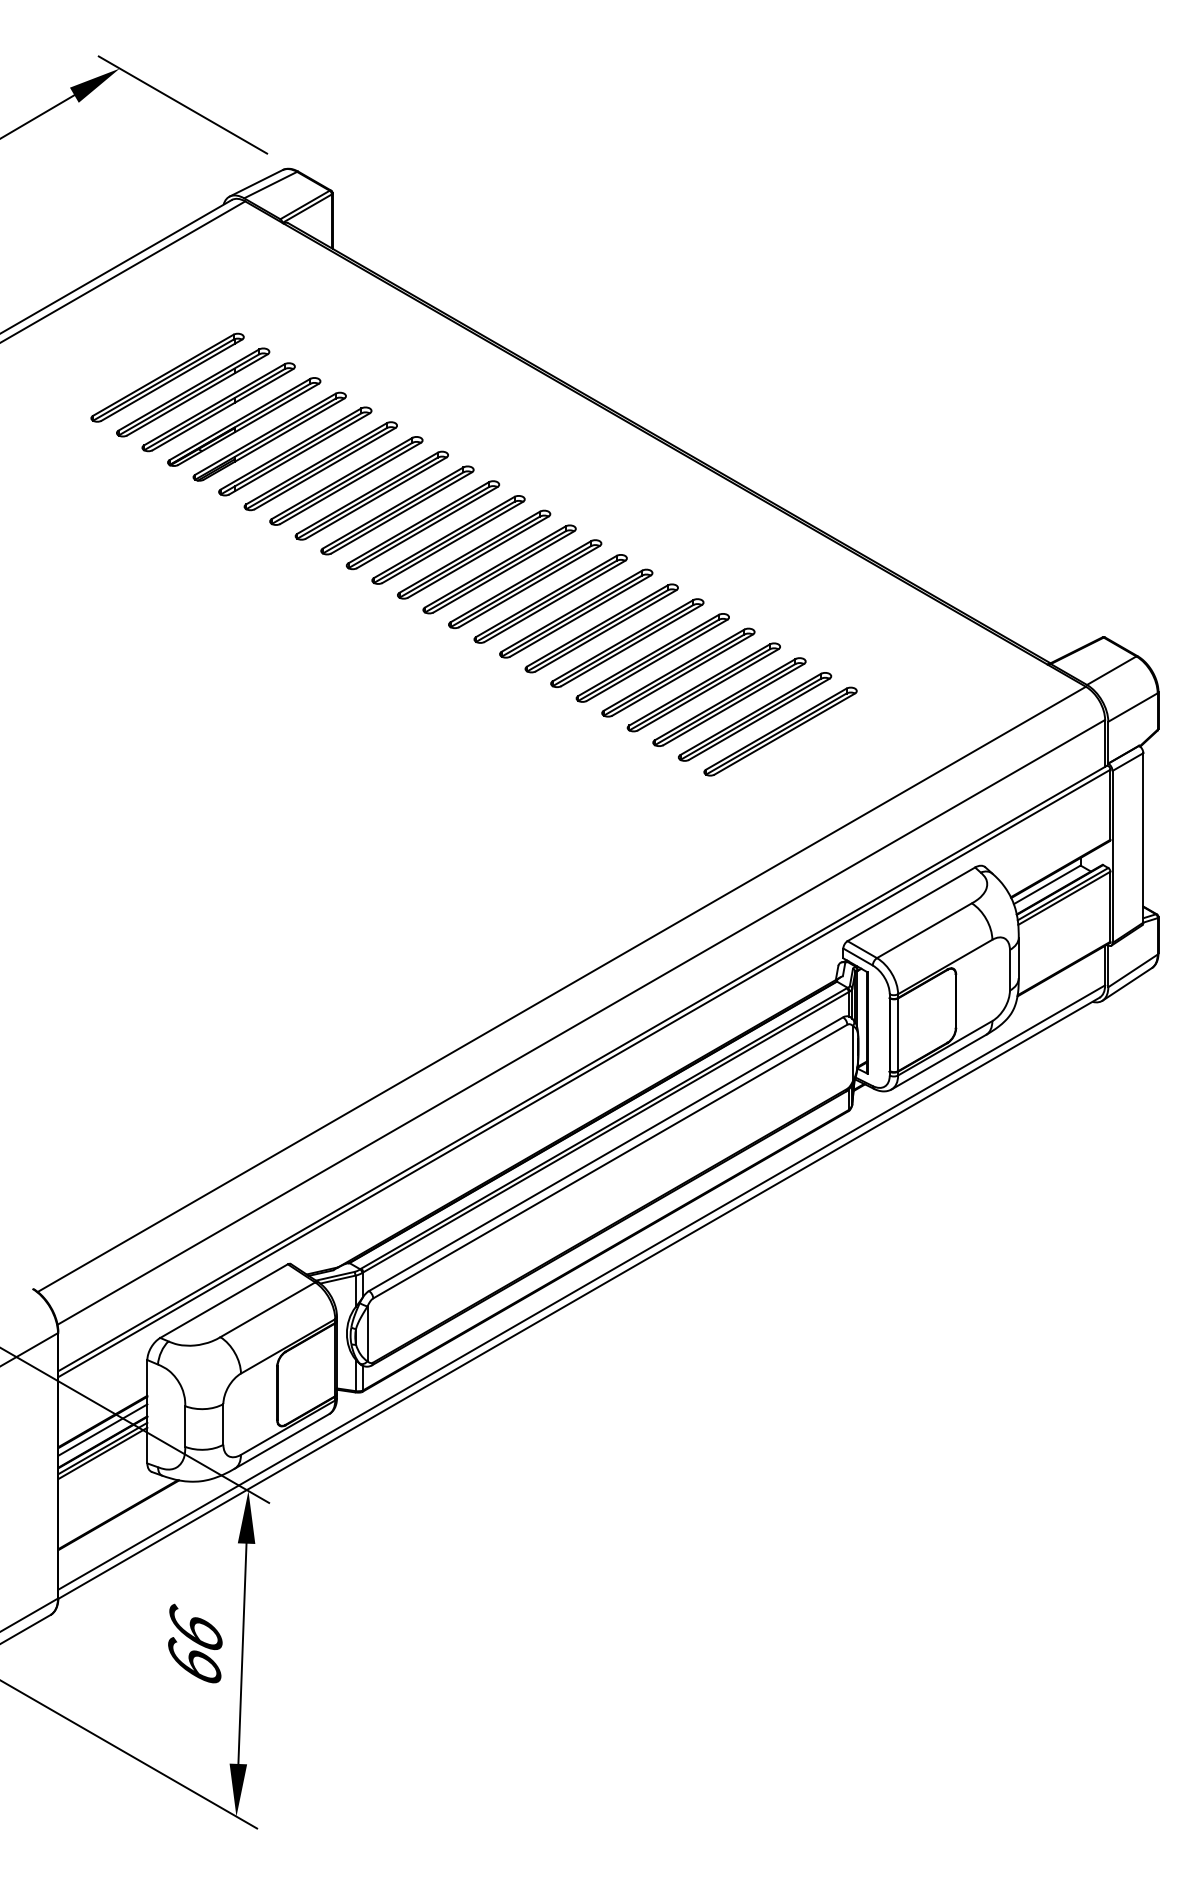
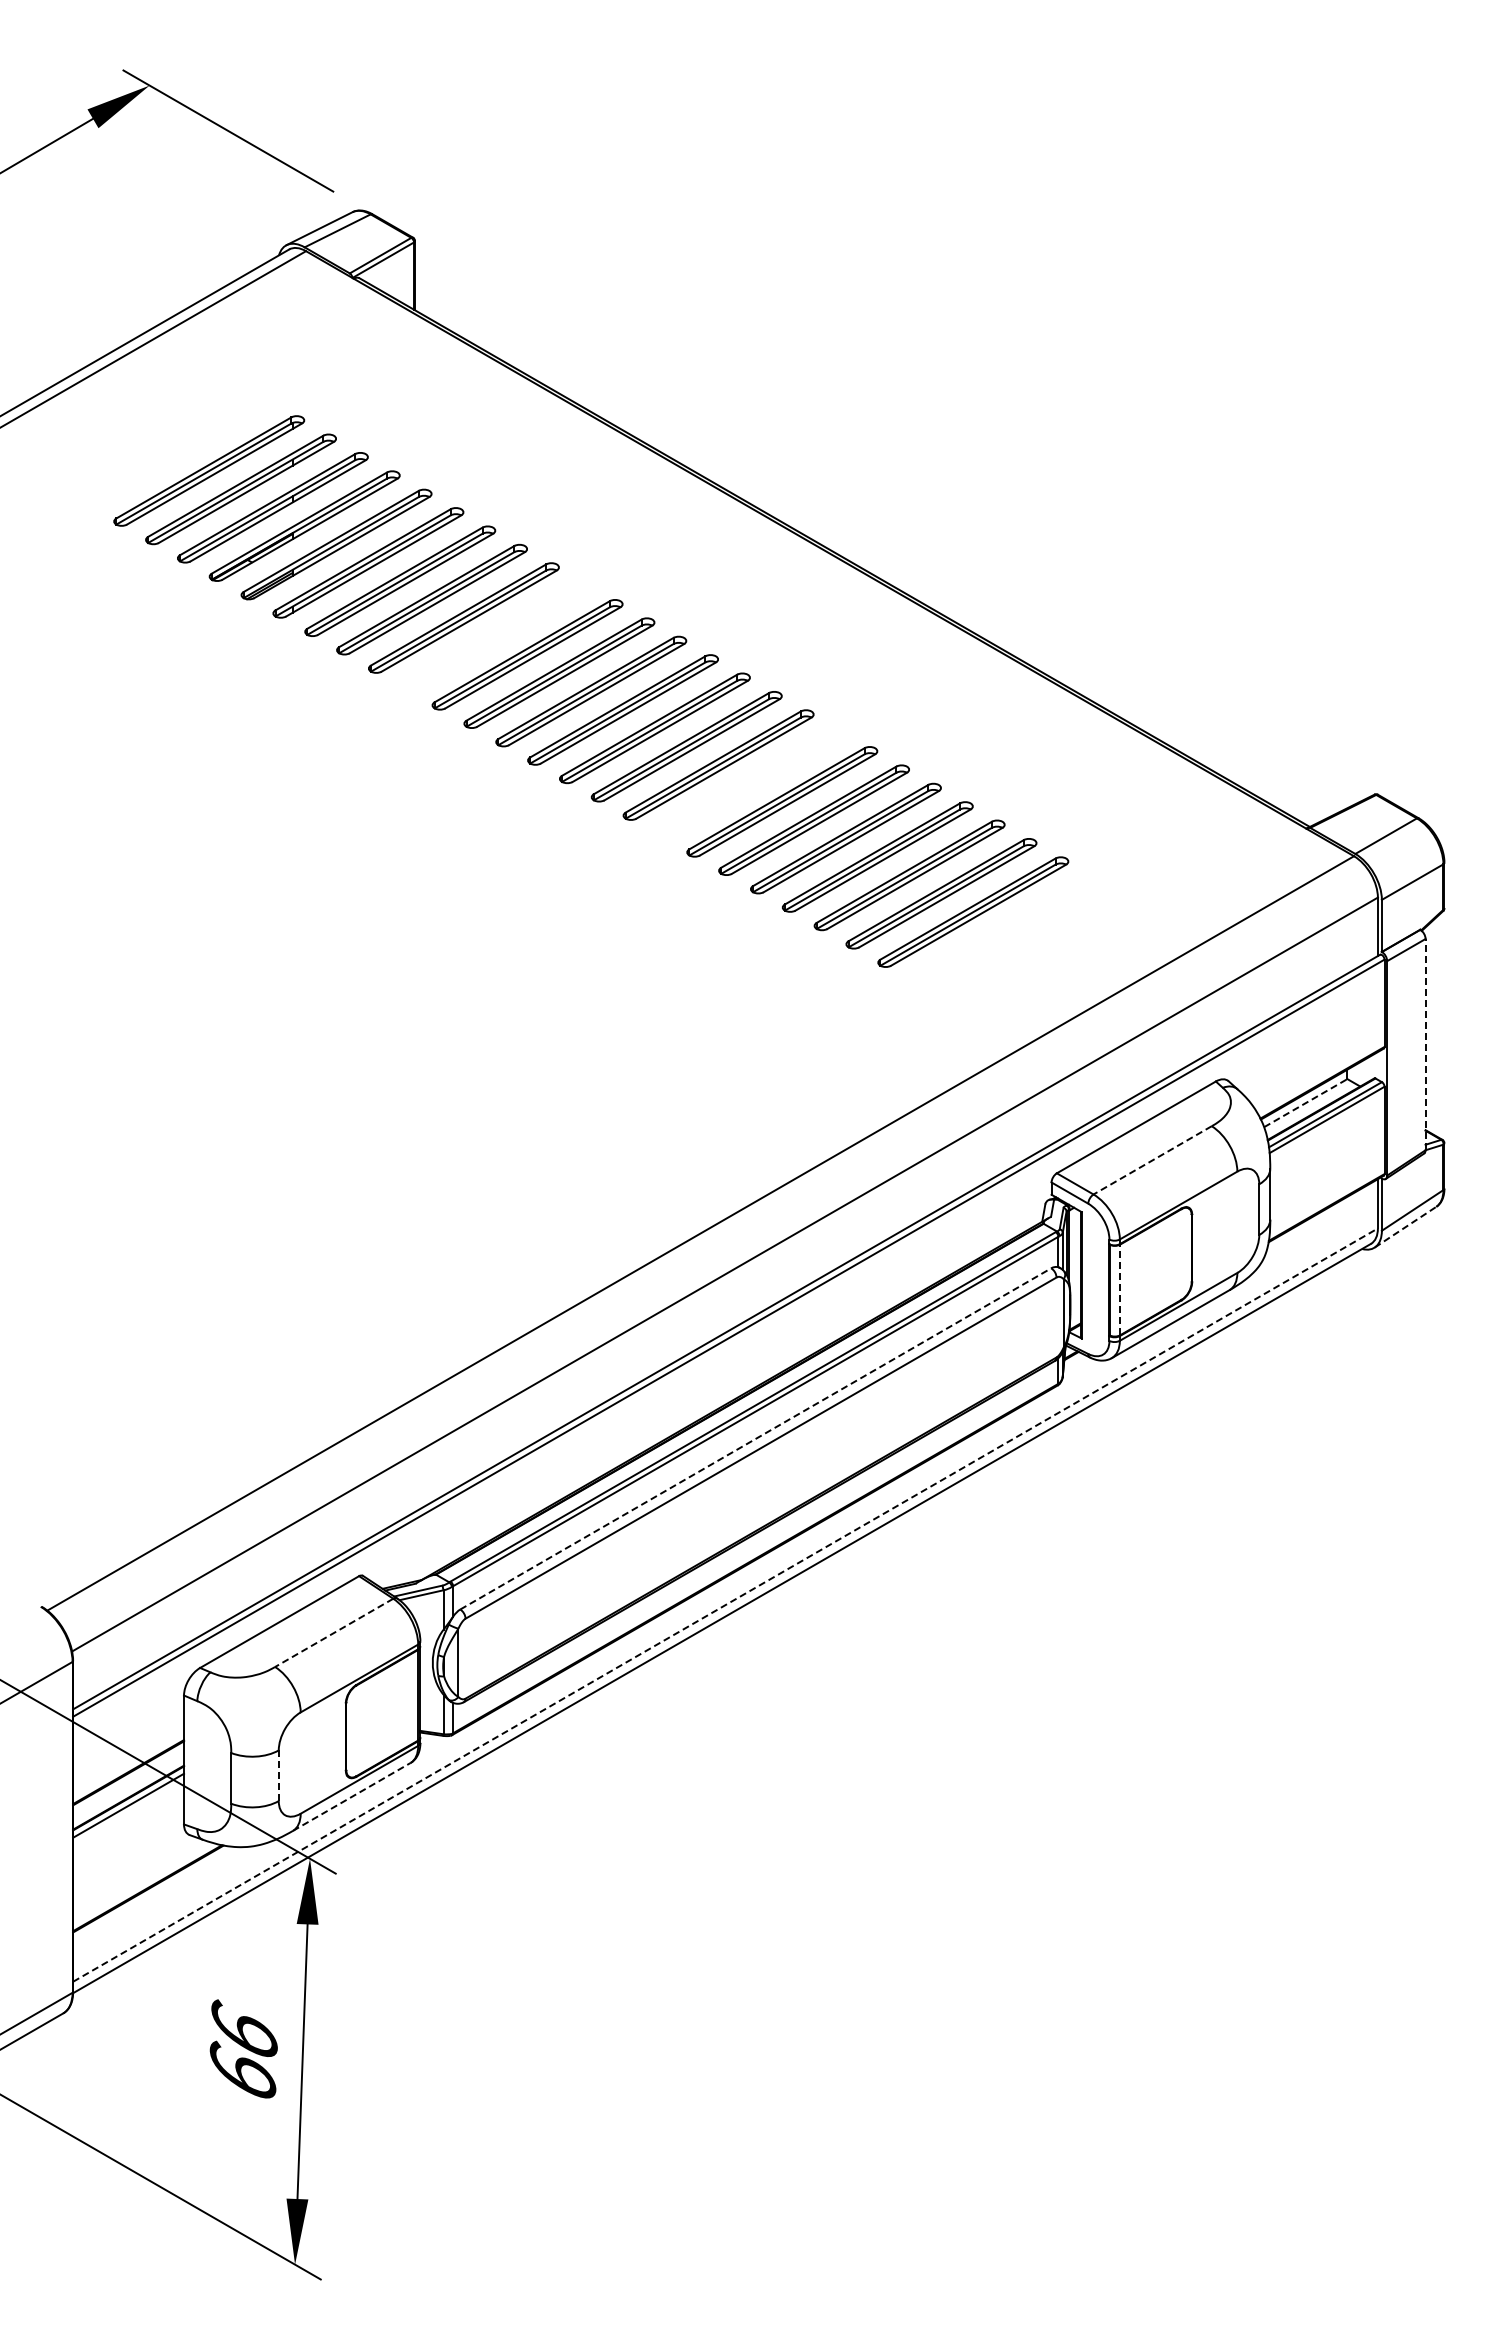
part: (397, 510) -> (495, 636), removed
part: (601, 628) -> (750, 783), removed
line: (1143, 837) -> (1425, 1044), solid -> dashed
line: (1047, 884) -> (1306, 1102), solid -> dashed
line: (924, 930) -> (1152, 1160), solid -> dashed
line: (1127, 984) -> (1405, 1227), solid -> dashed
line: (898, 1034) -> (1120, 1289), solid -> dashed
line: (606, 1153) -> (756, 1438), solid -> dashed
line: (581, 1287) -> (725, 1604), solid -> dashed
line: (267, 1310) -> (333, 1633), solid -> dashed
line: (223, 1424) -> (278, 1775), solid -> dashed
line: (102, 1429) -> (128, 1782), removed
line: (281, 1441) -> (351, 1796), solid -> dashed
line: (102, 1453) -> (128, 1811), removed

